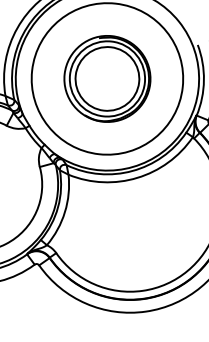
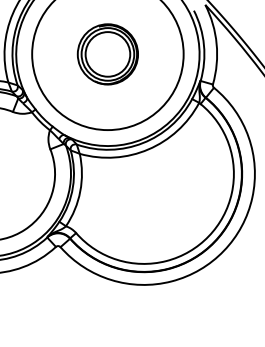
part: (107, 79) -> (107, 54), size x0.7

